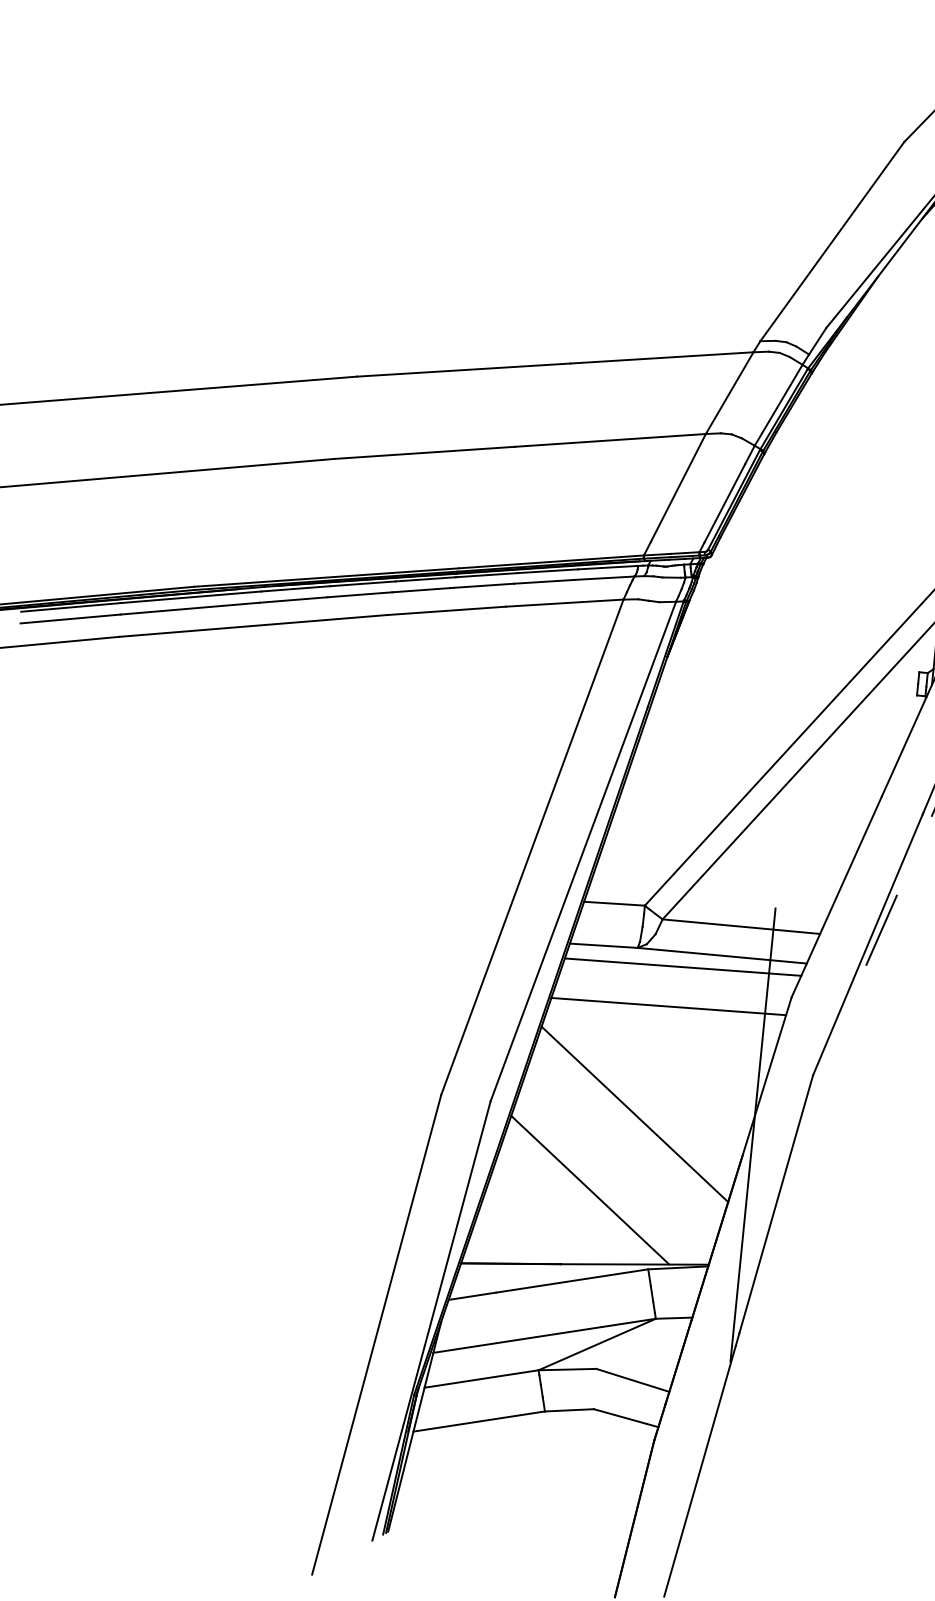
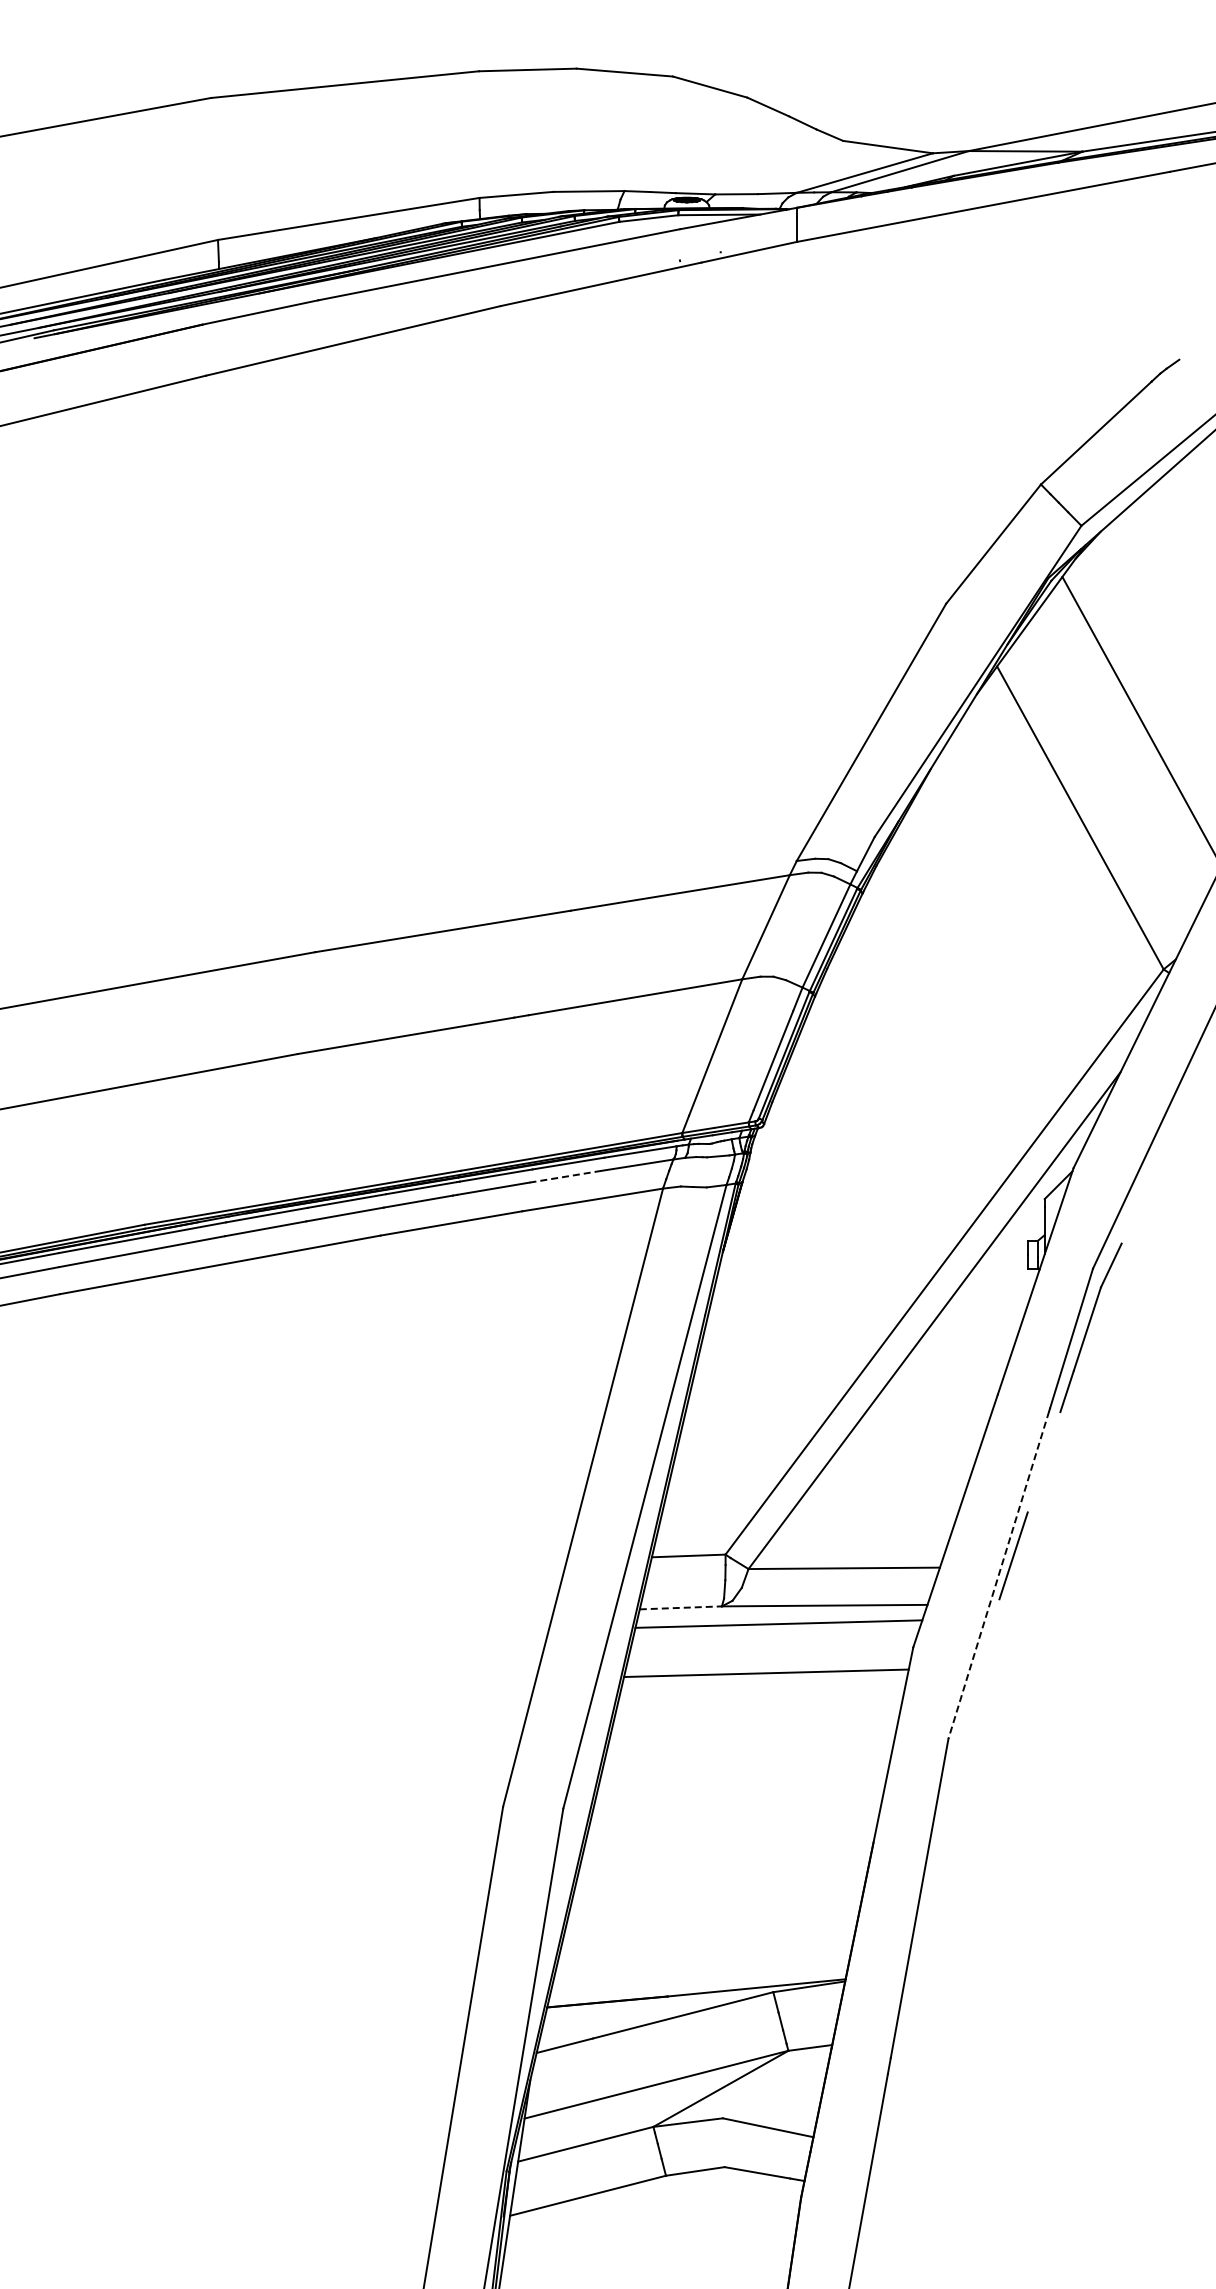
line: (544, 581) -> (565, 1176), solid -> dashed
line: (604, 945) -> (681, 1607), solid -> dashed
line: (867, 945) -> (998, 1575), solid -> dashed
line: (634, 1113) -> (738, 1806), removed
line: (753, 1134) -> (883, 1817), removed
line: (589, 1189) -> (693, 1903), removed

